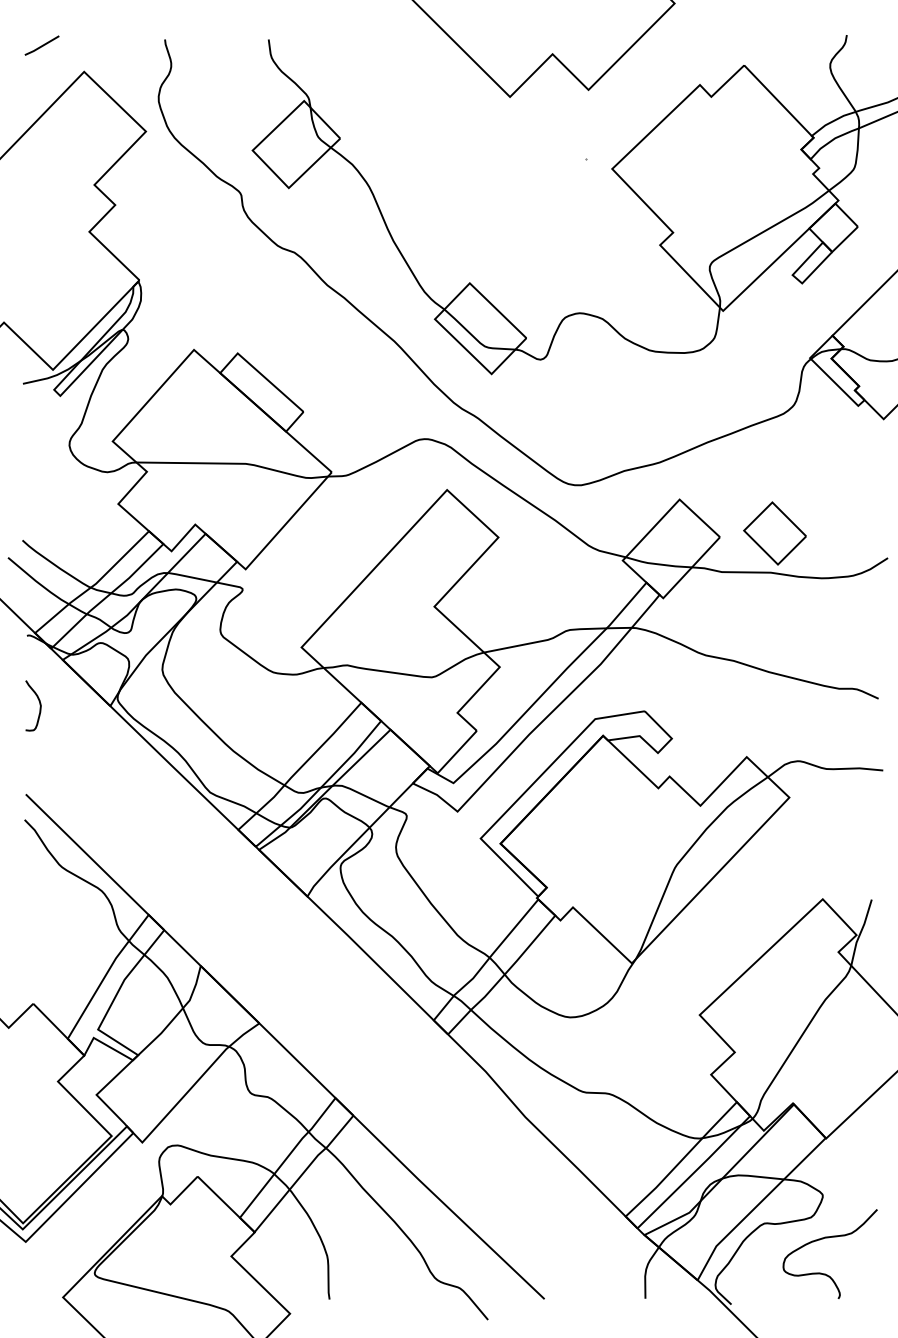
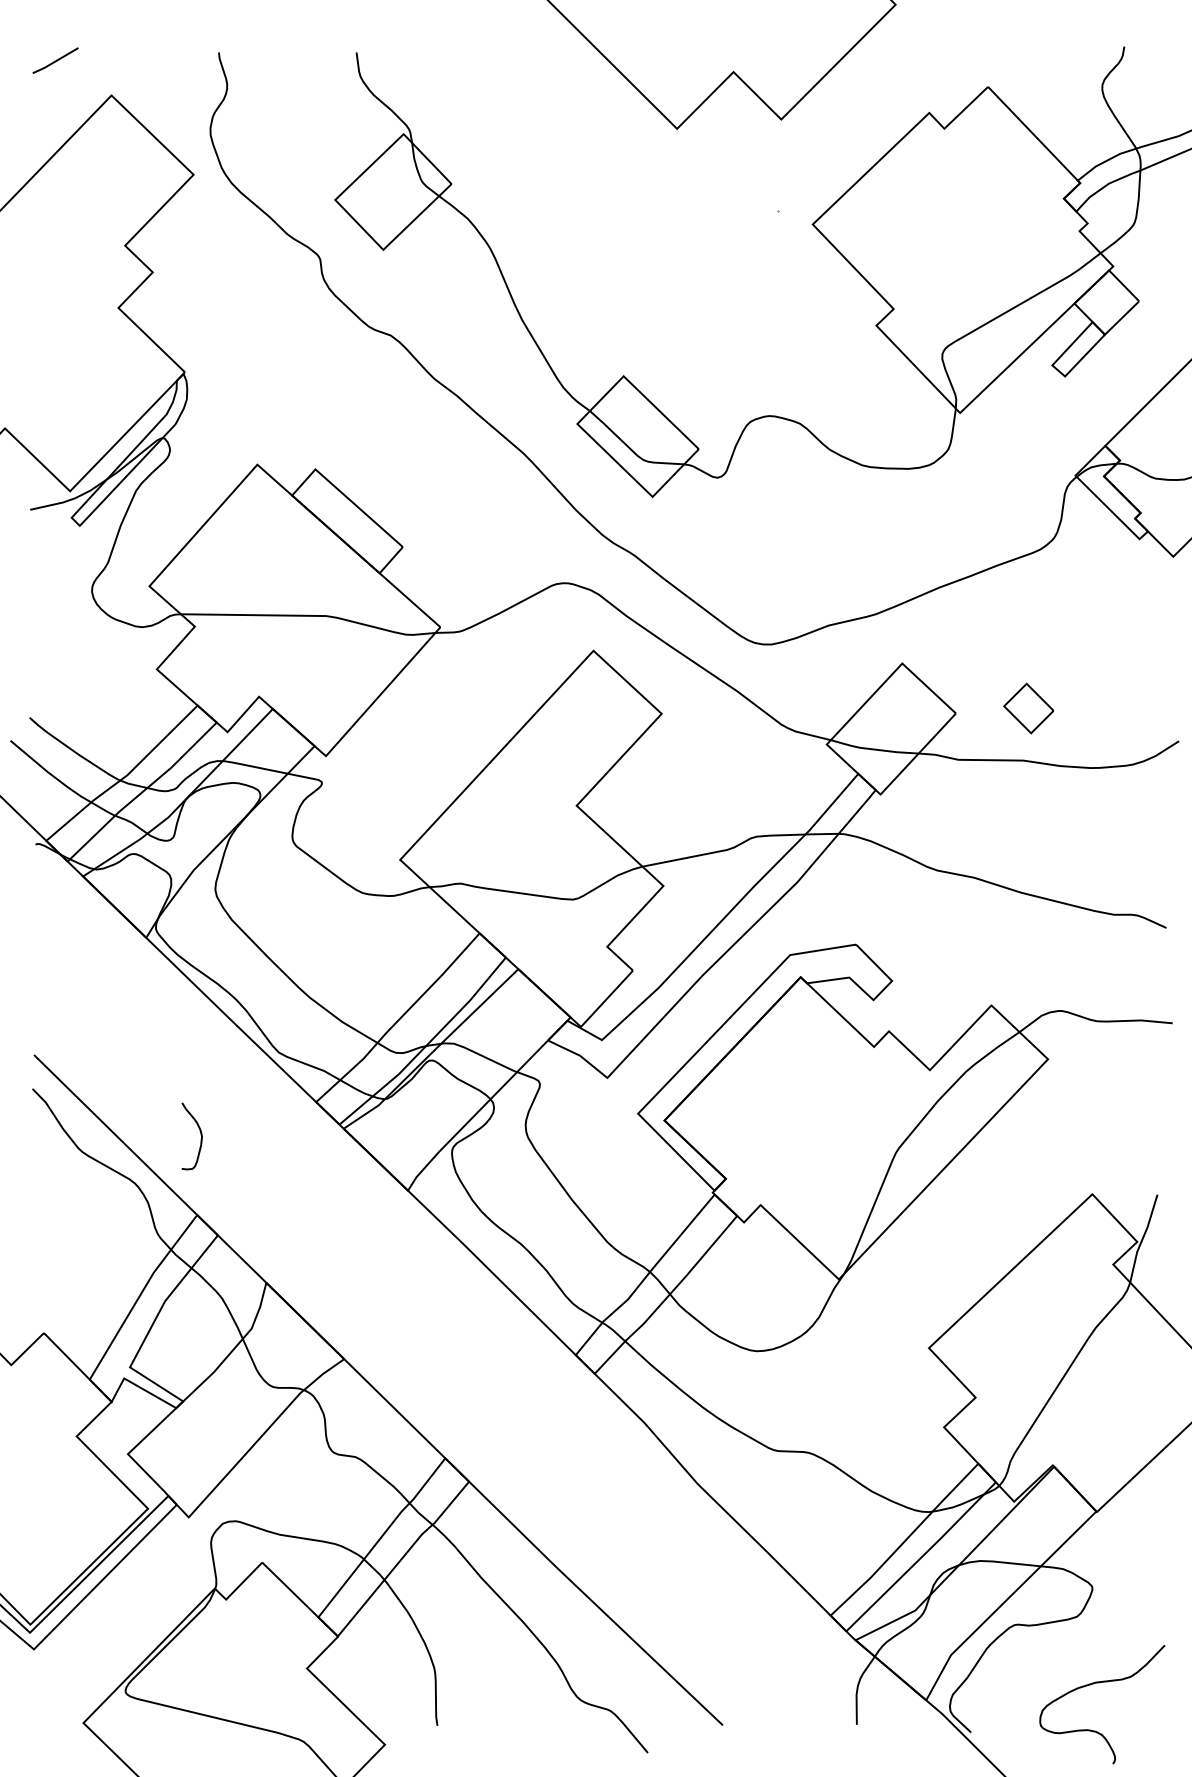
part: (774, 533) -> (1028, 708), size x0.6
curve: (39, 705) -> (200, 1135), moved
curve: (828, 1238) -> (1099, 1683), moved

